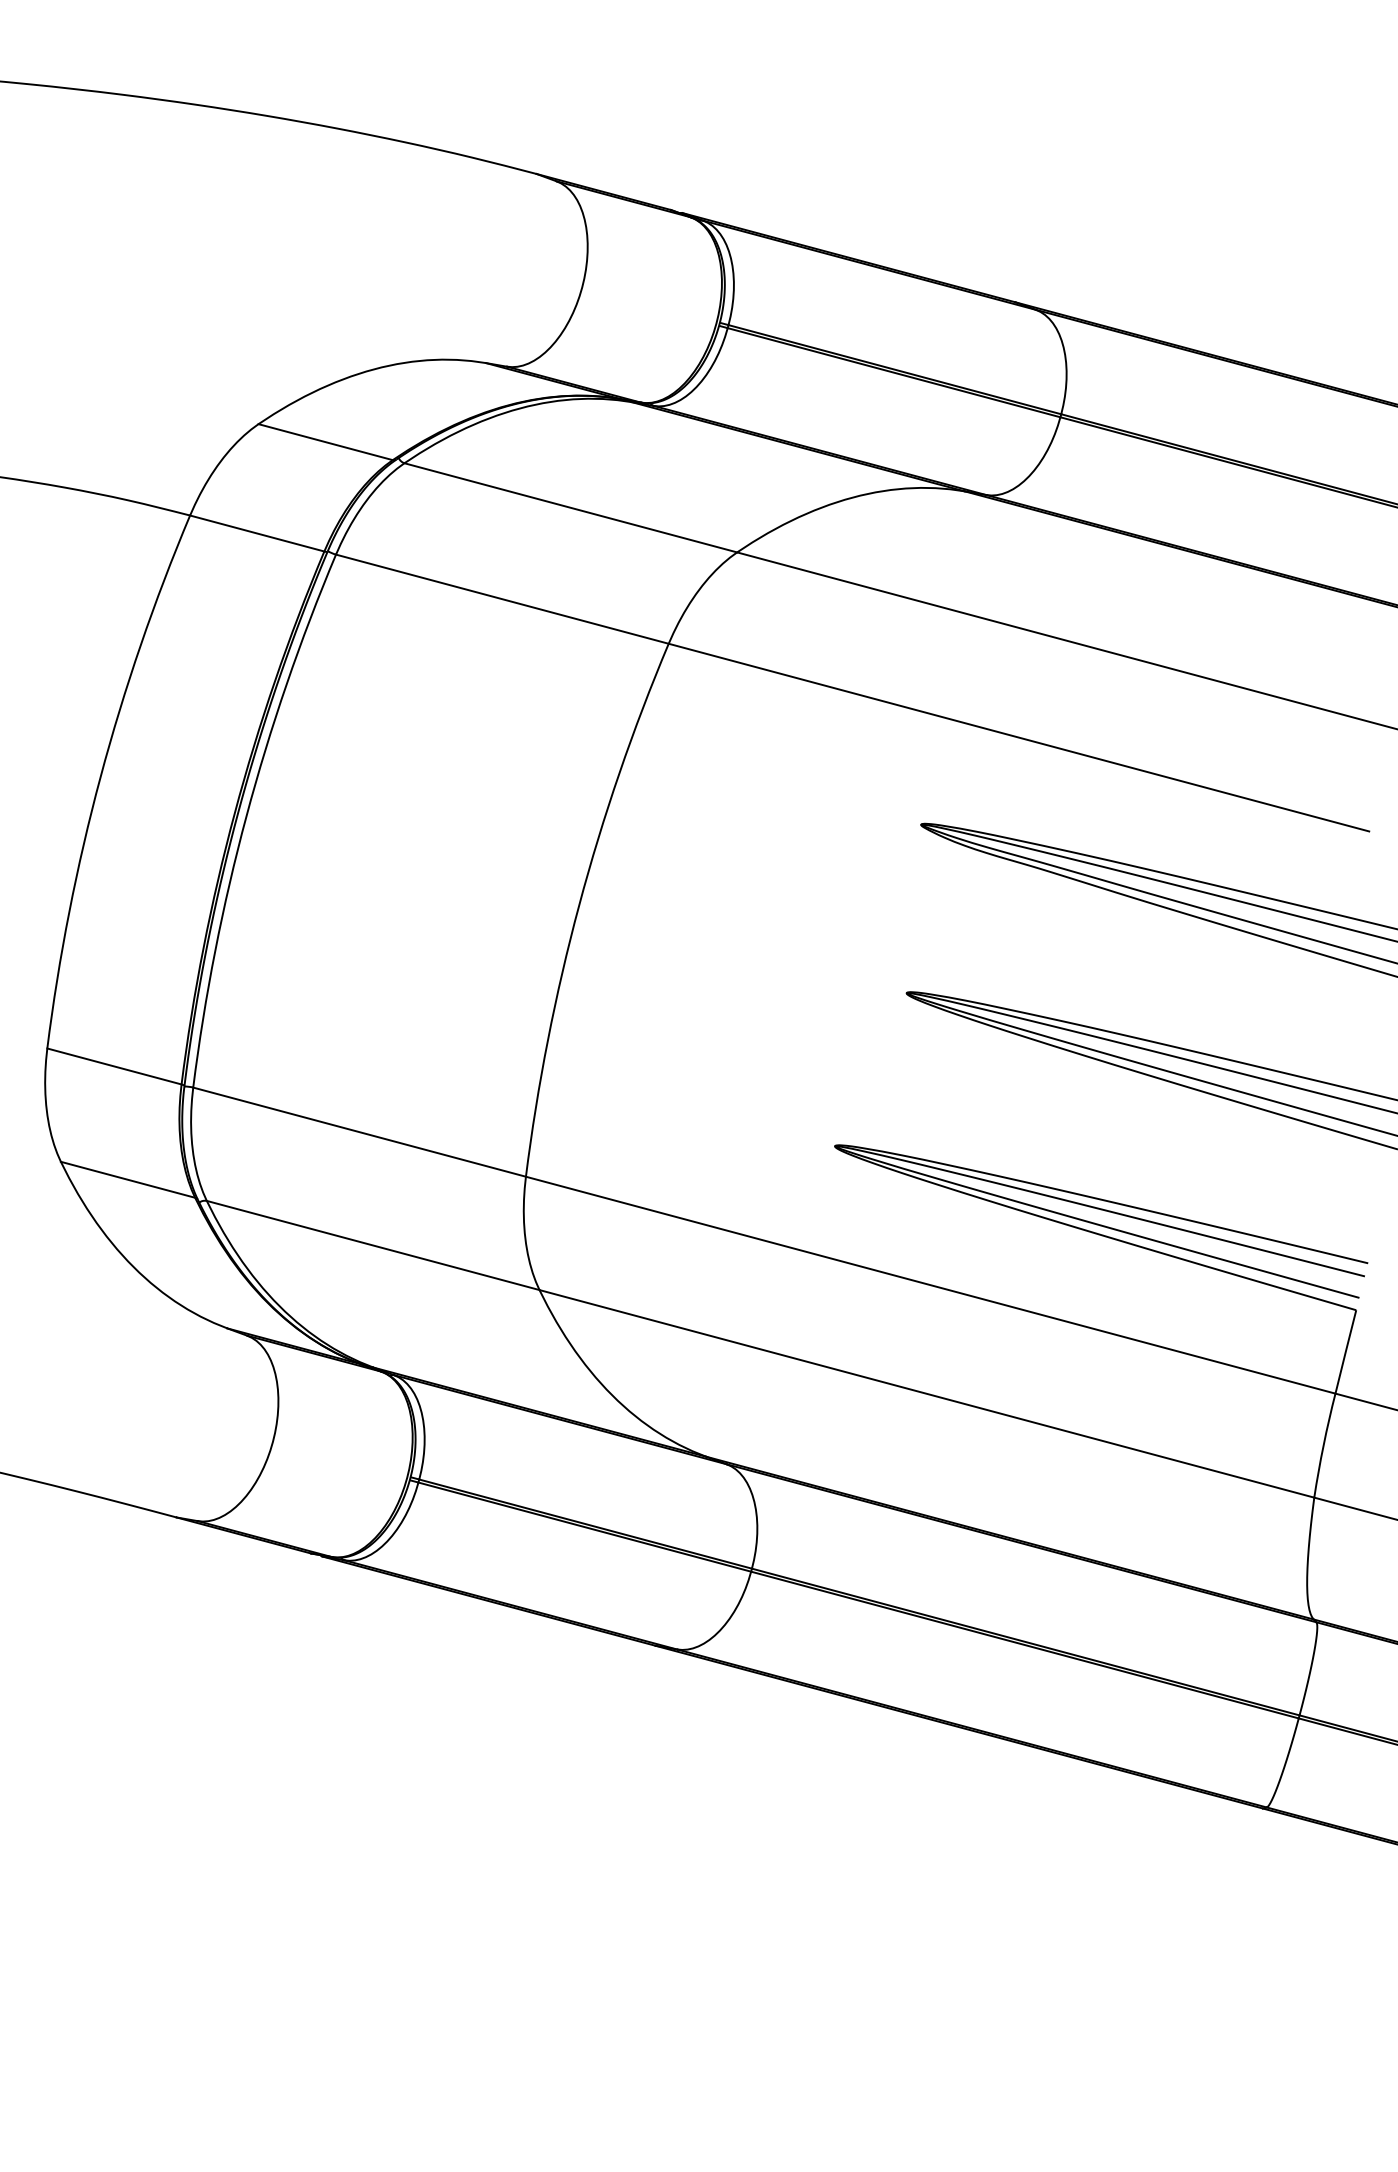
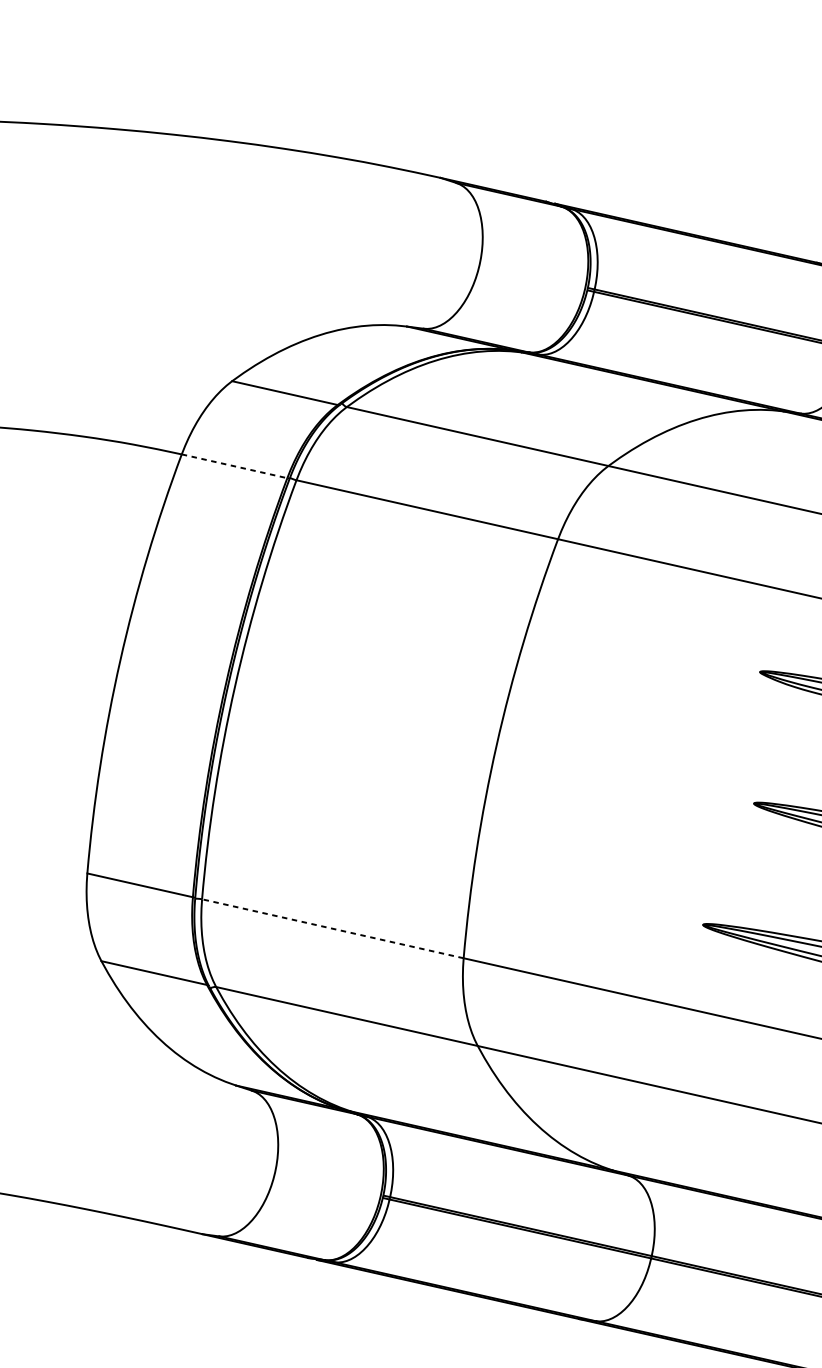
line: (257, 533) -> (234, 466), solid -> dashed
line: (359, 1132) -> (332, 929), solid -> dashed

